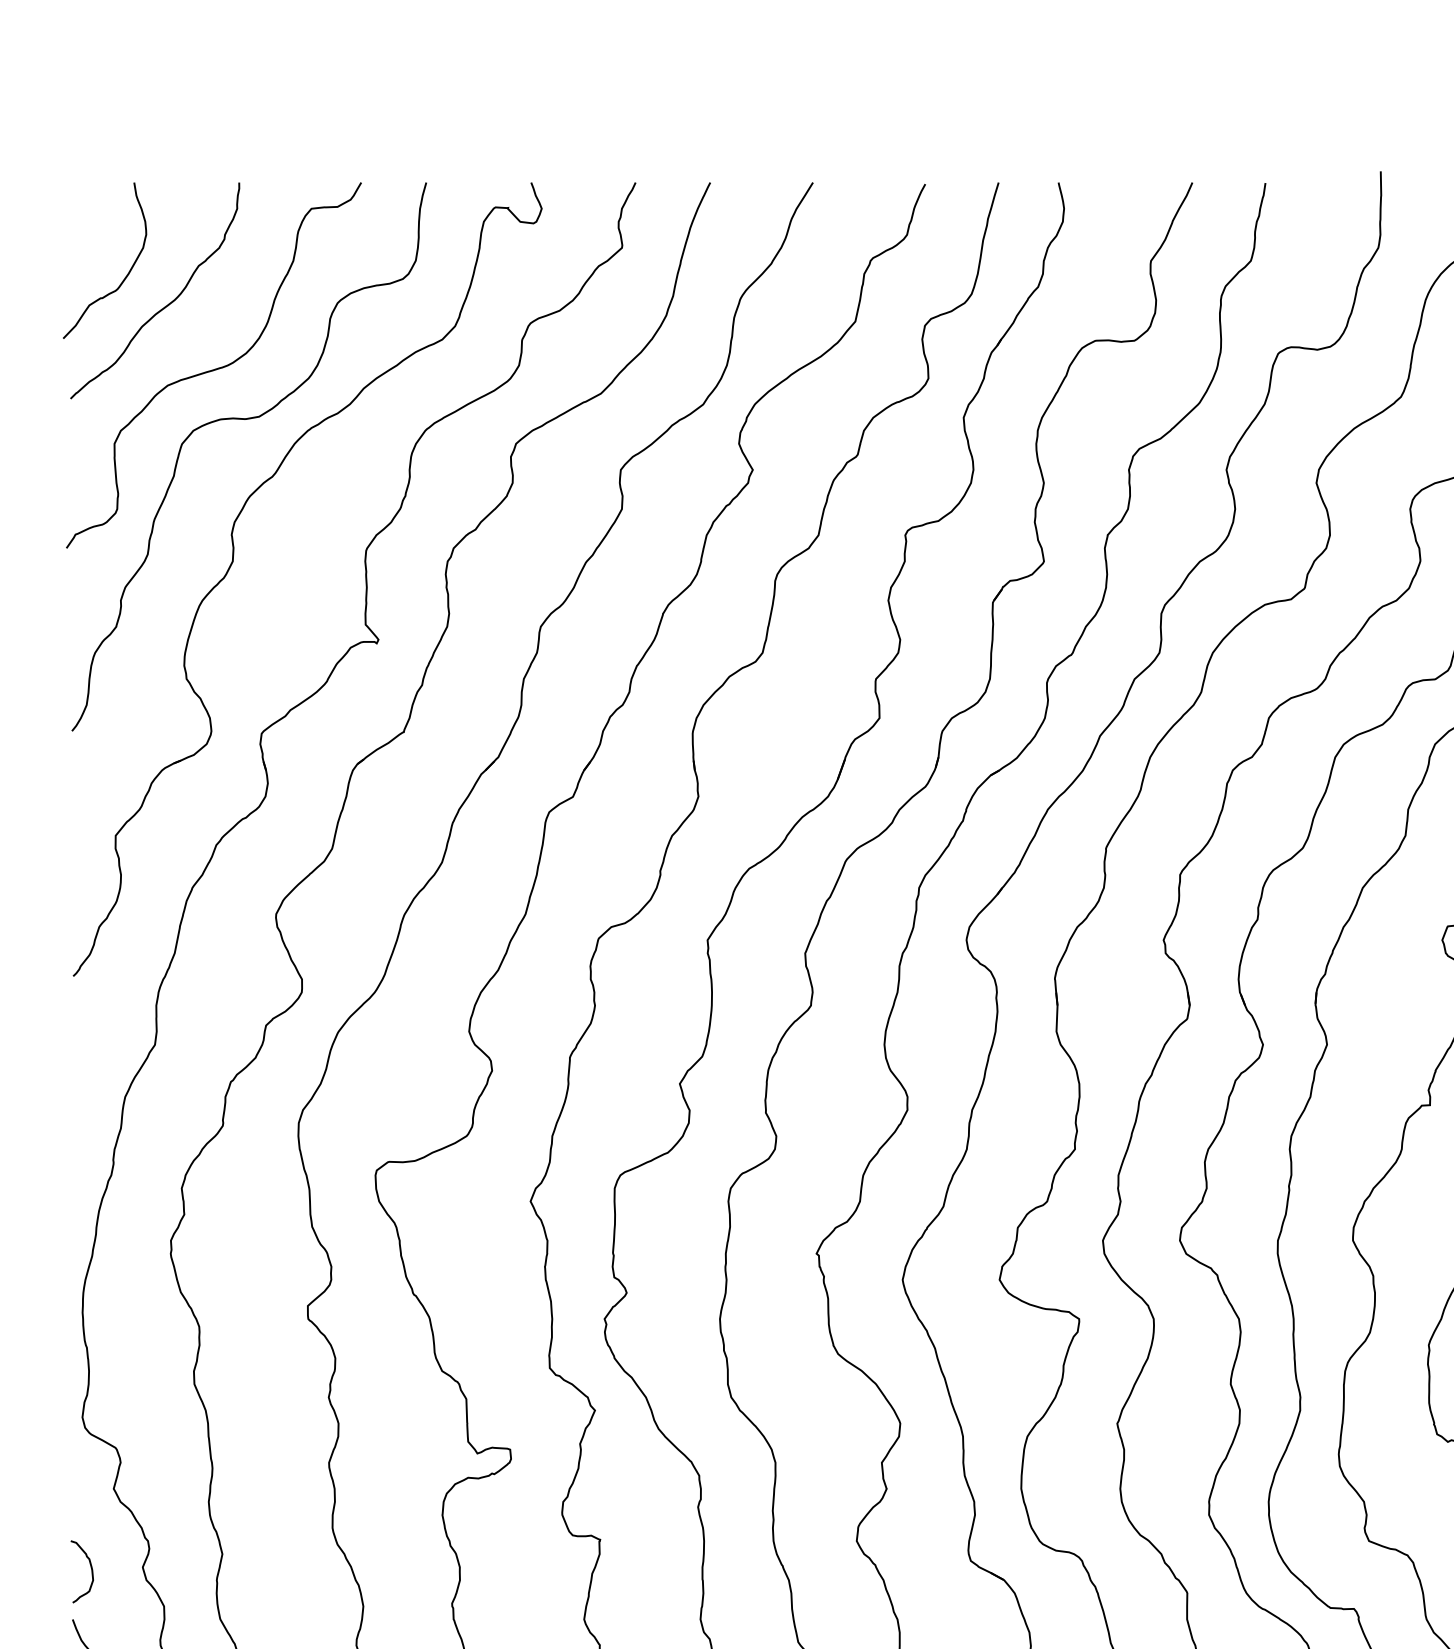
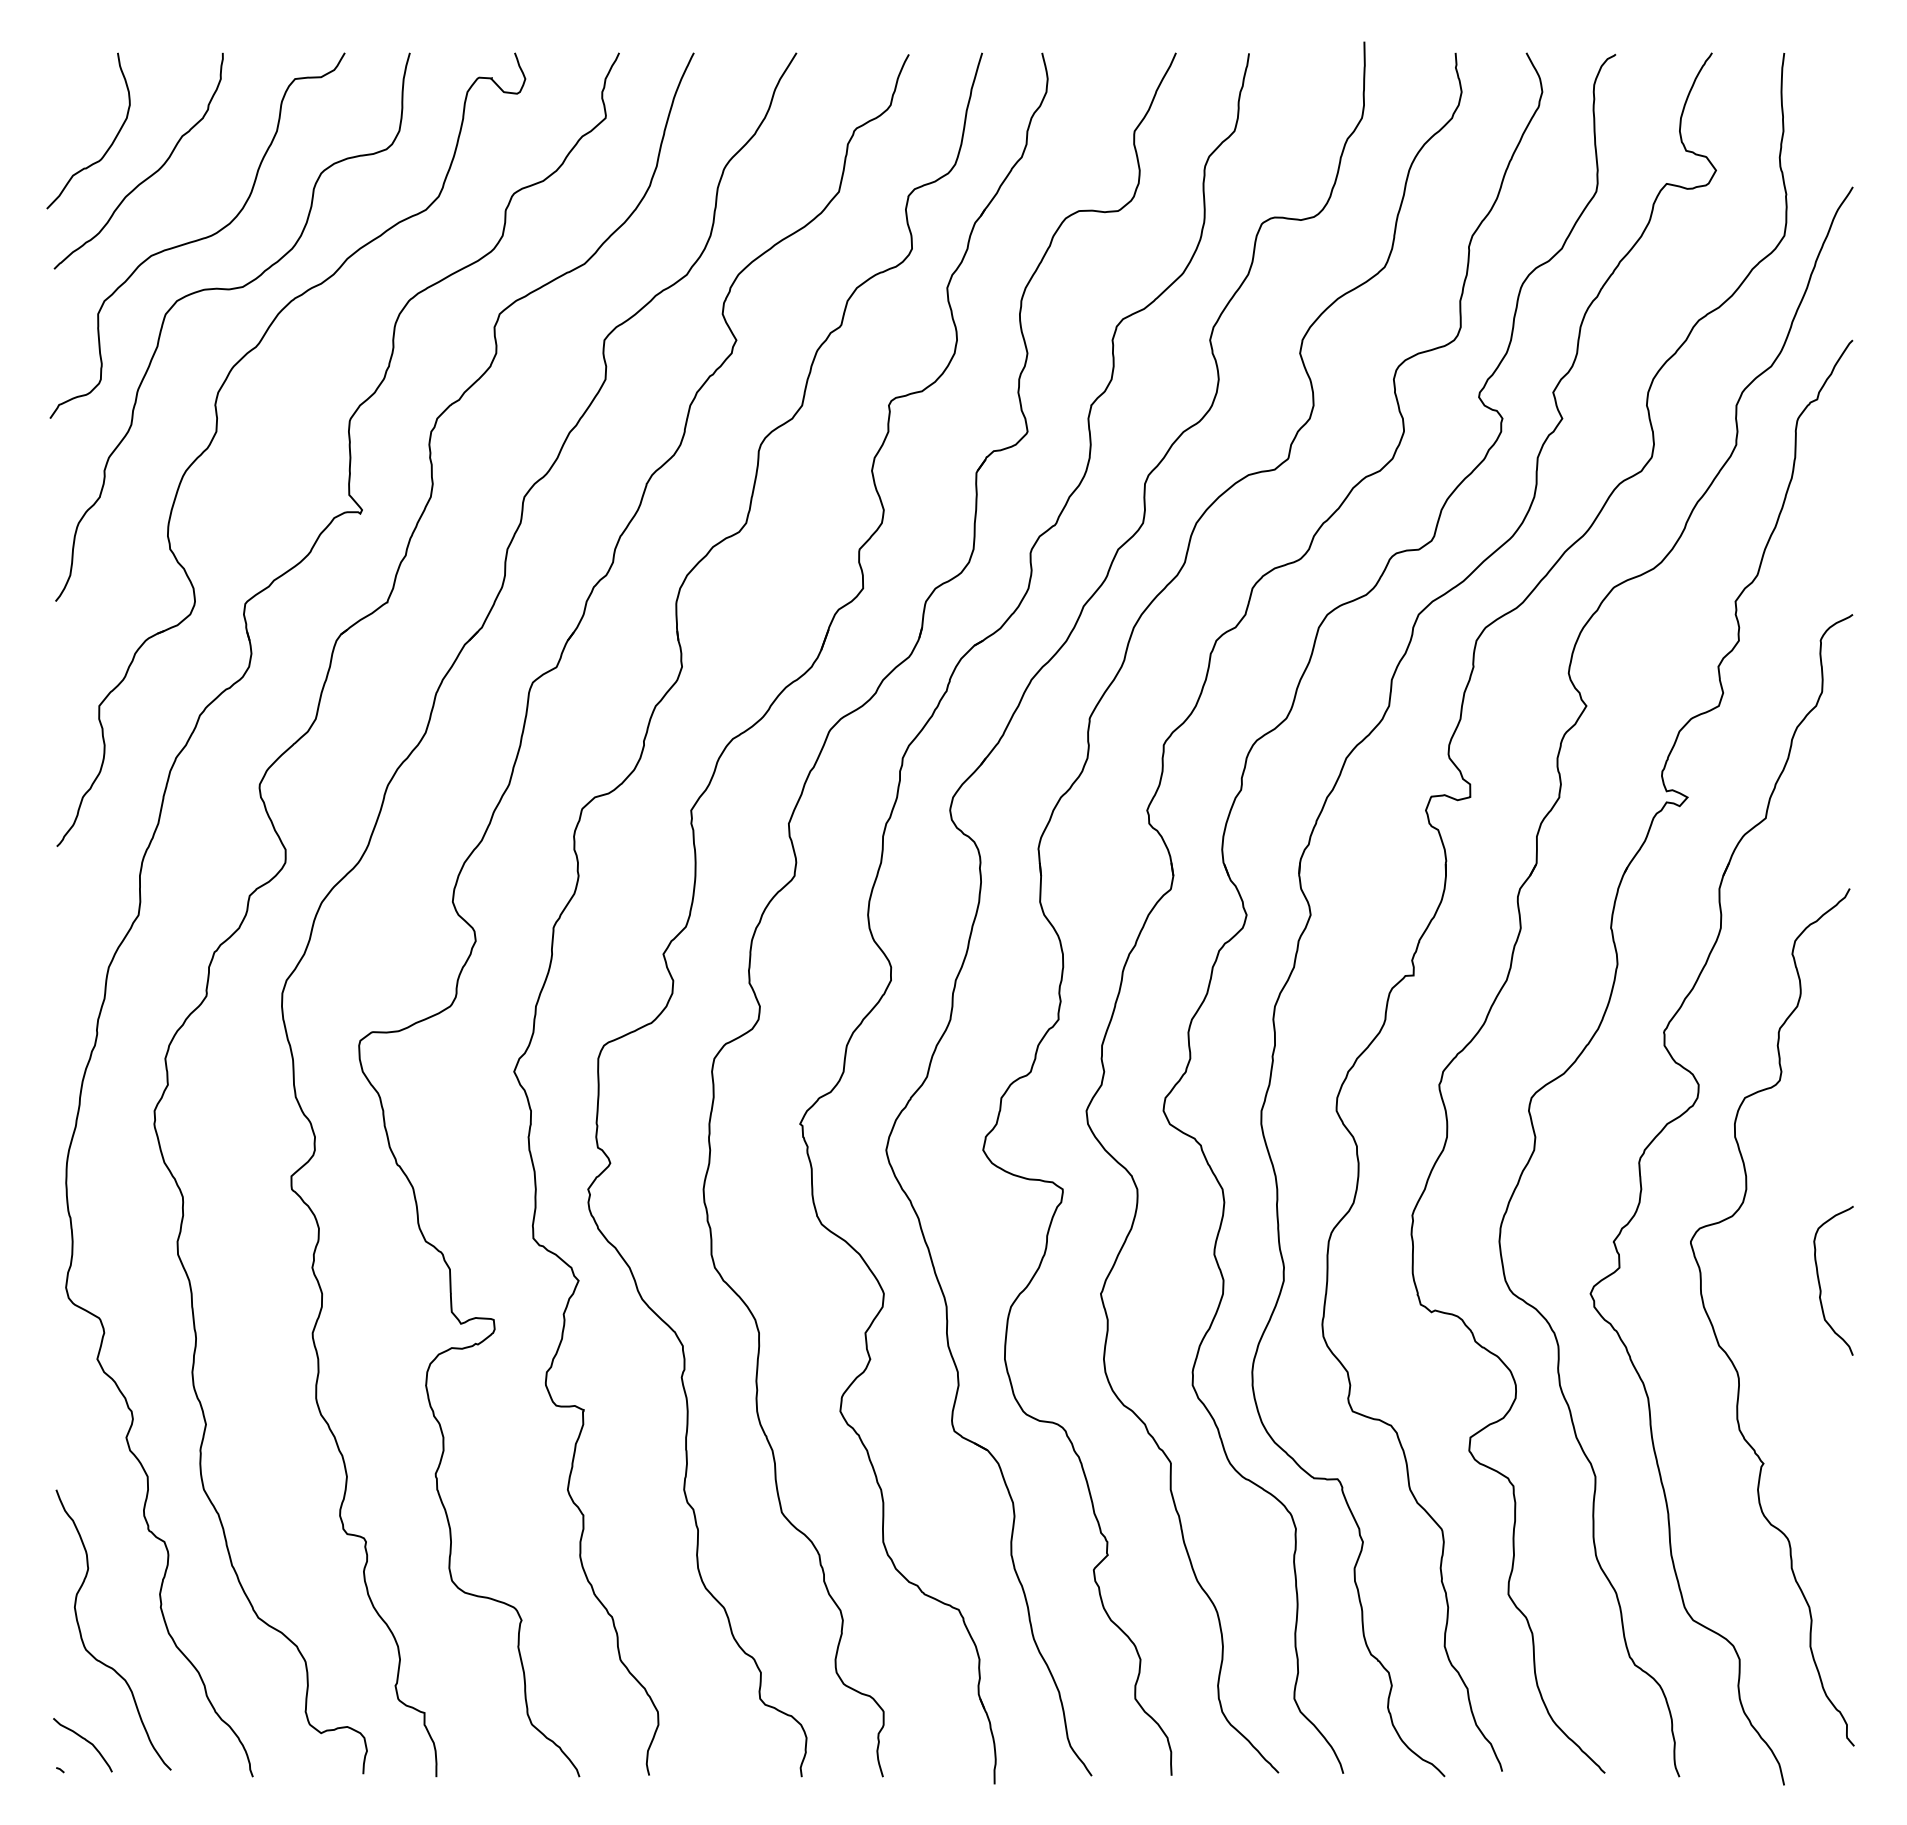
curve: (90, 1569) -> (74, 1439), removed

